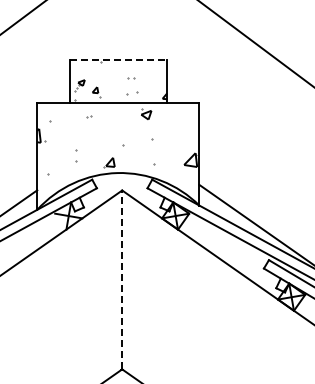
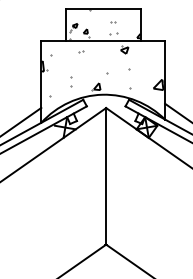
line: (118, 60) -> (103, 8), dashed -> solid
line: (122, 279) -> (106, 176), dashed -> solid

